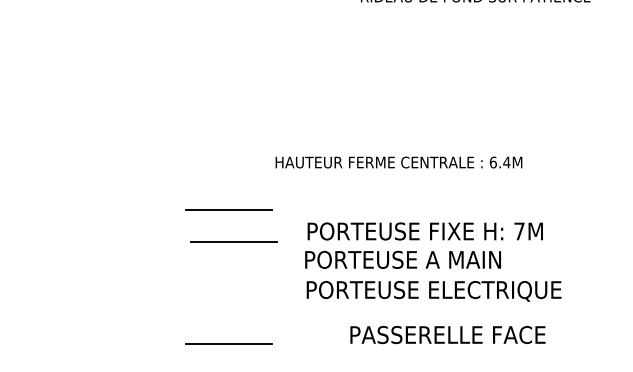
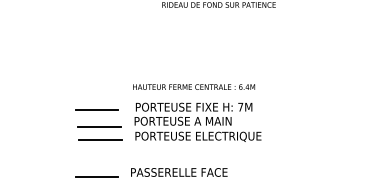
text: (399, 161) -> (194, 86), moved
text: (432, 260) -> (197, 121), moved
line: (234, 268) -> (99, 139), added
text: (448, 335) -> (179, 172), moved

